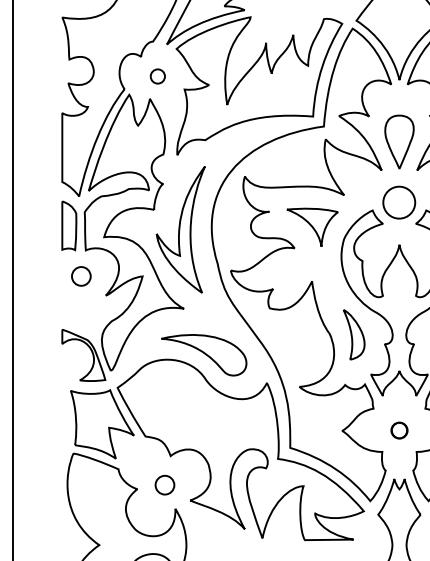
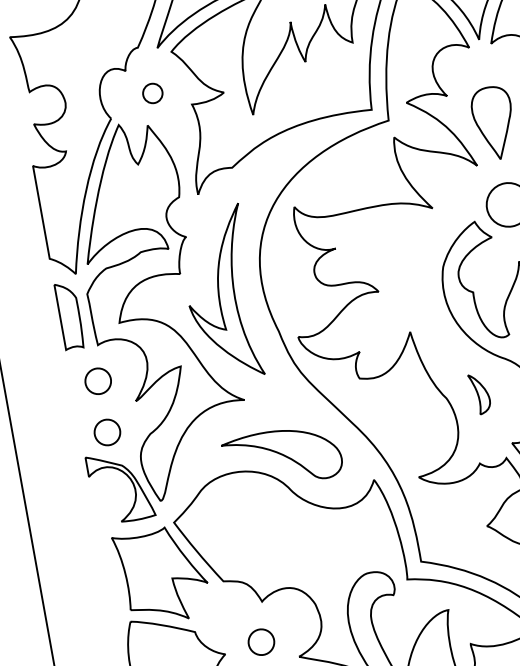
part: (312, 226) -> (397, 258), removed
part: (81, 314) -> (107, 432), added
part: (354, 334) -> (480, 393), size x0.6

